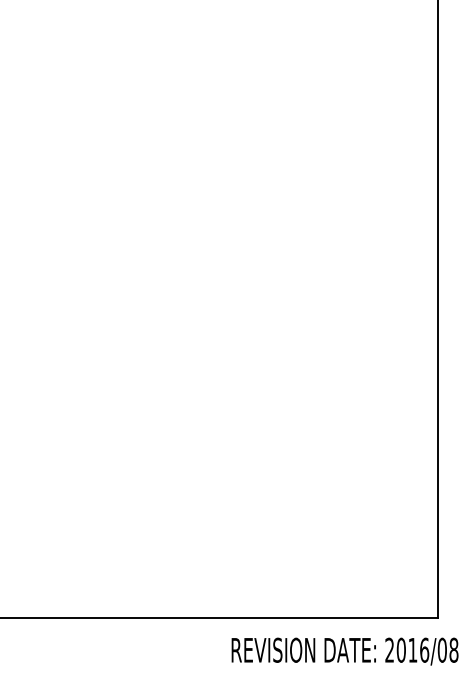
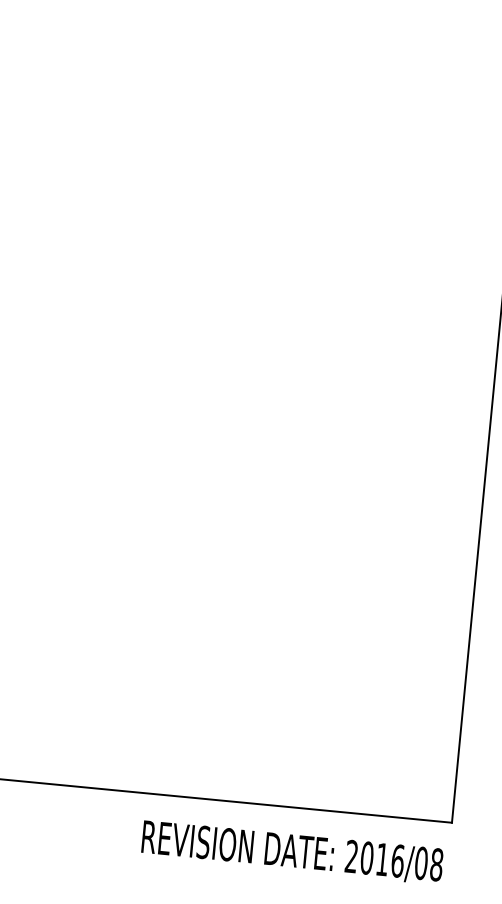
text: (344, 651) -> (291, 852), moved

